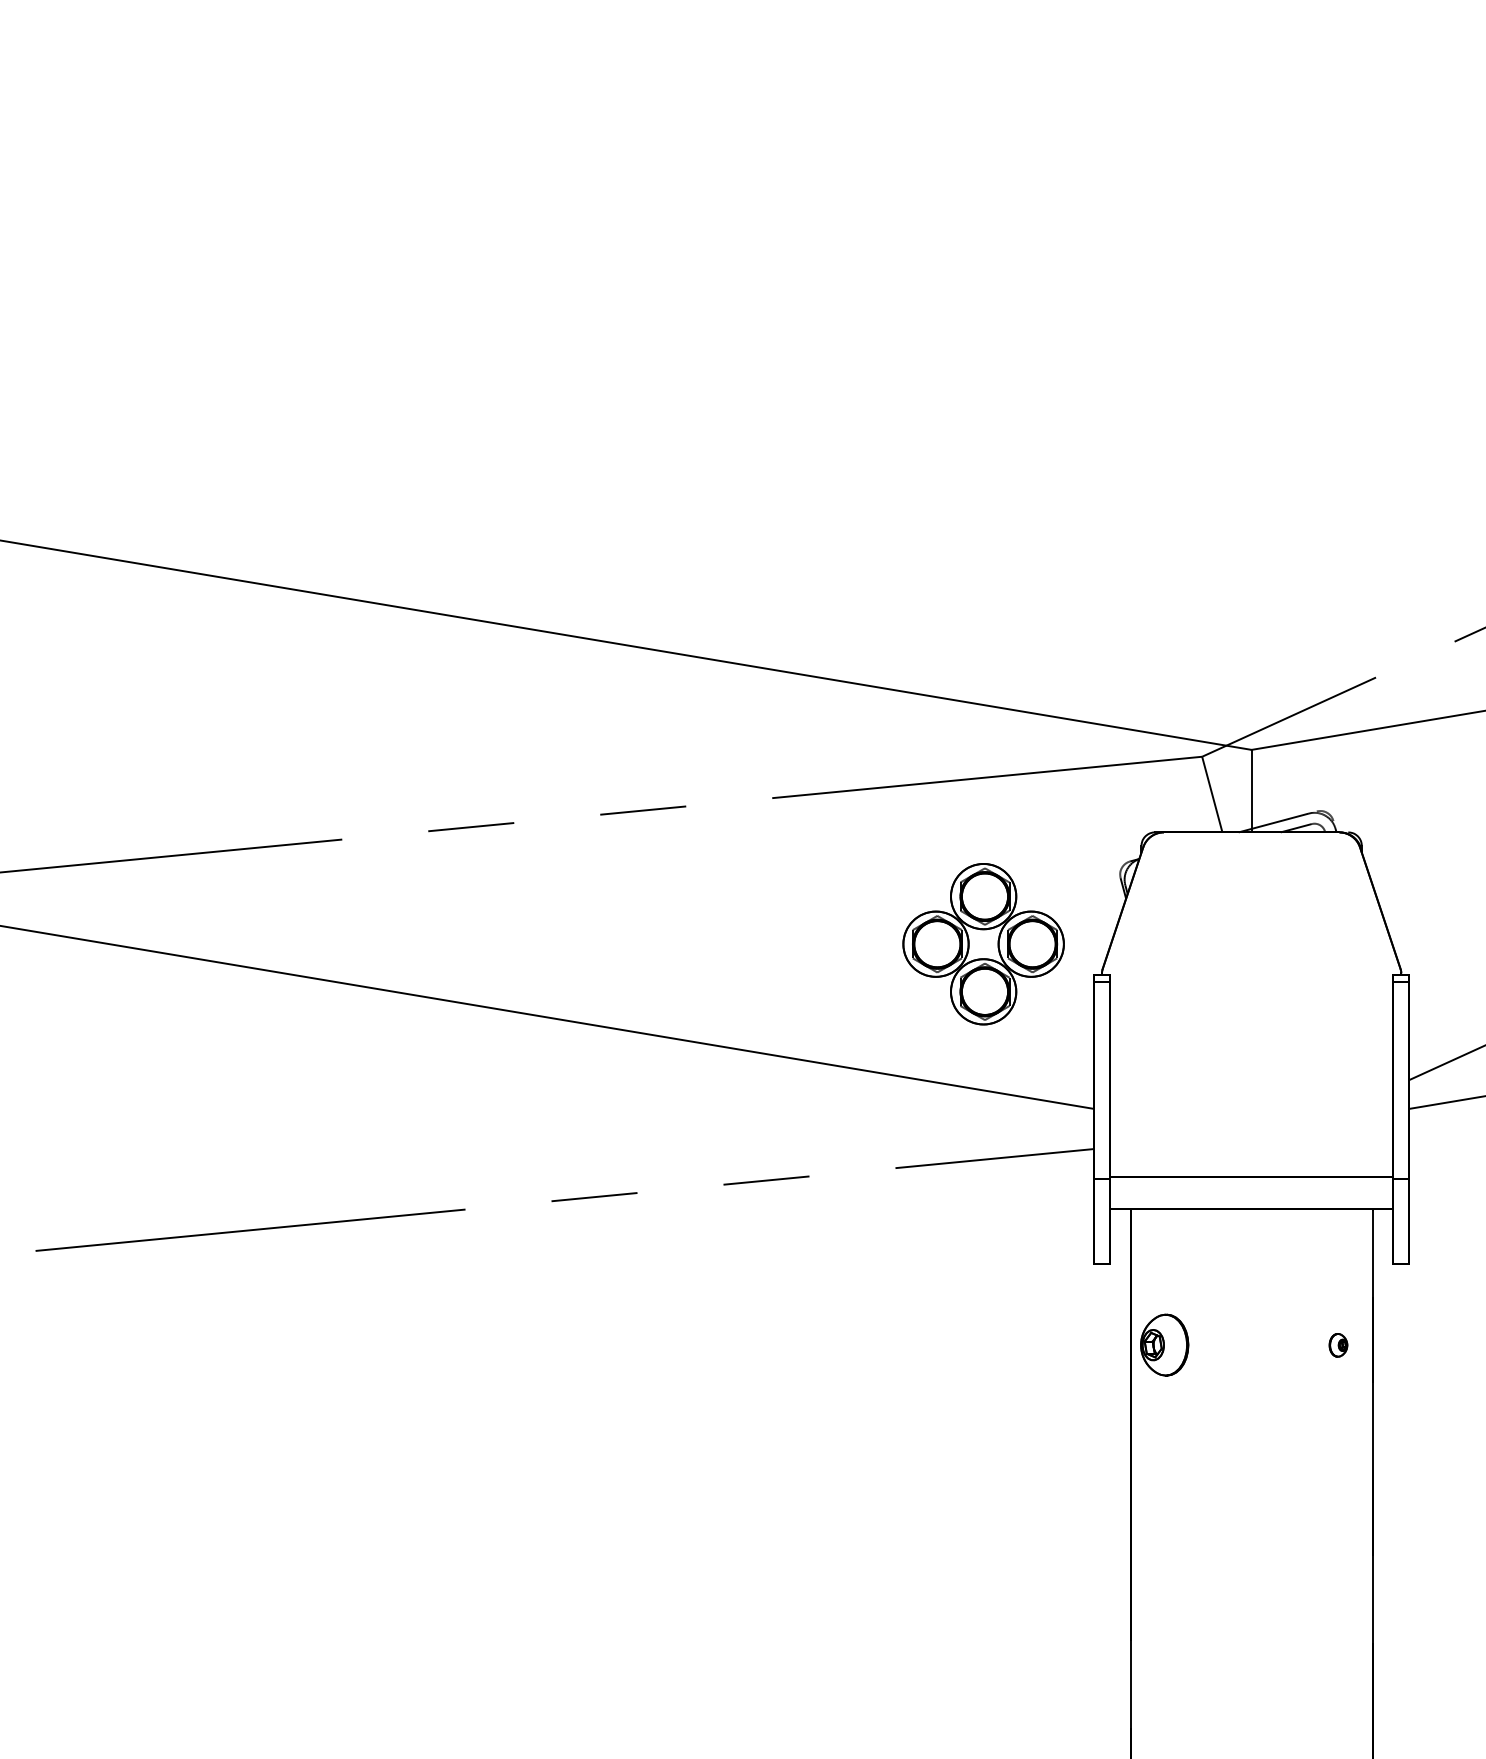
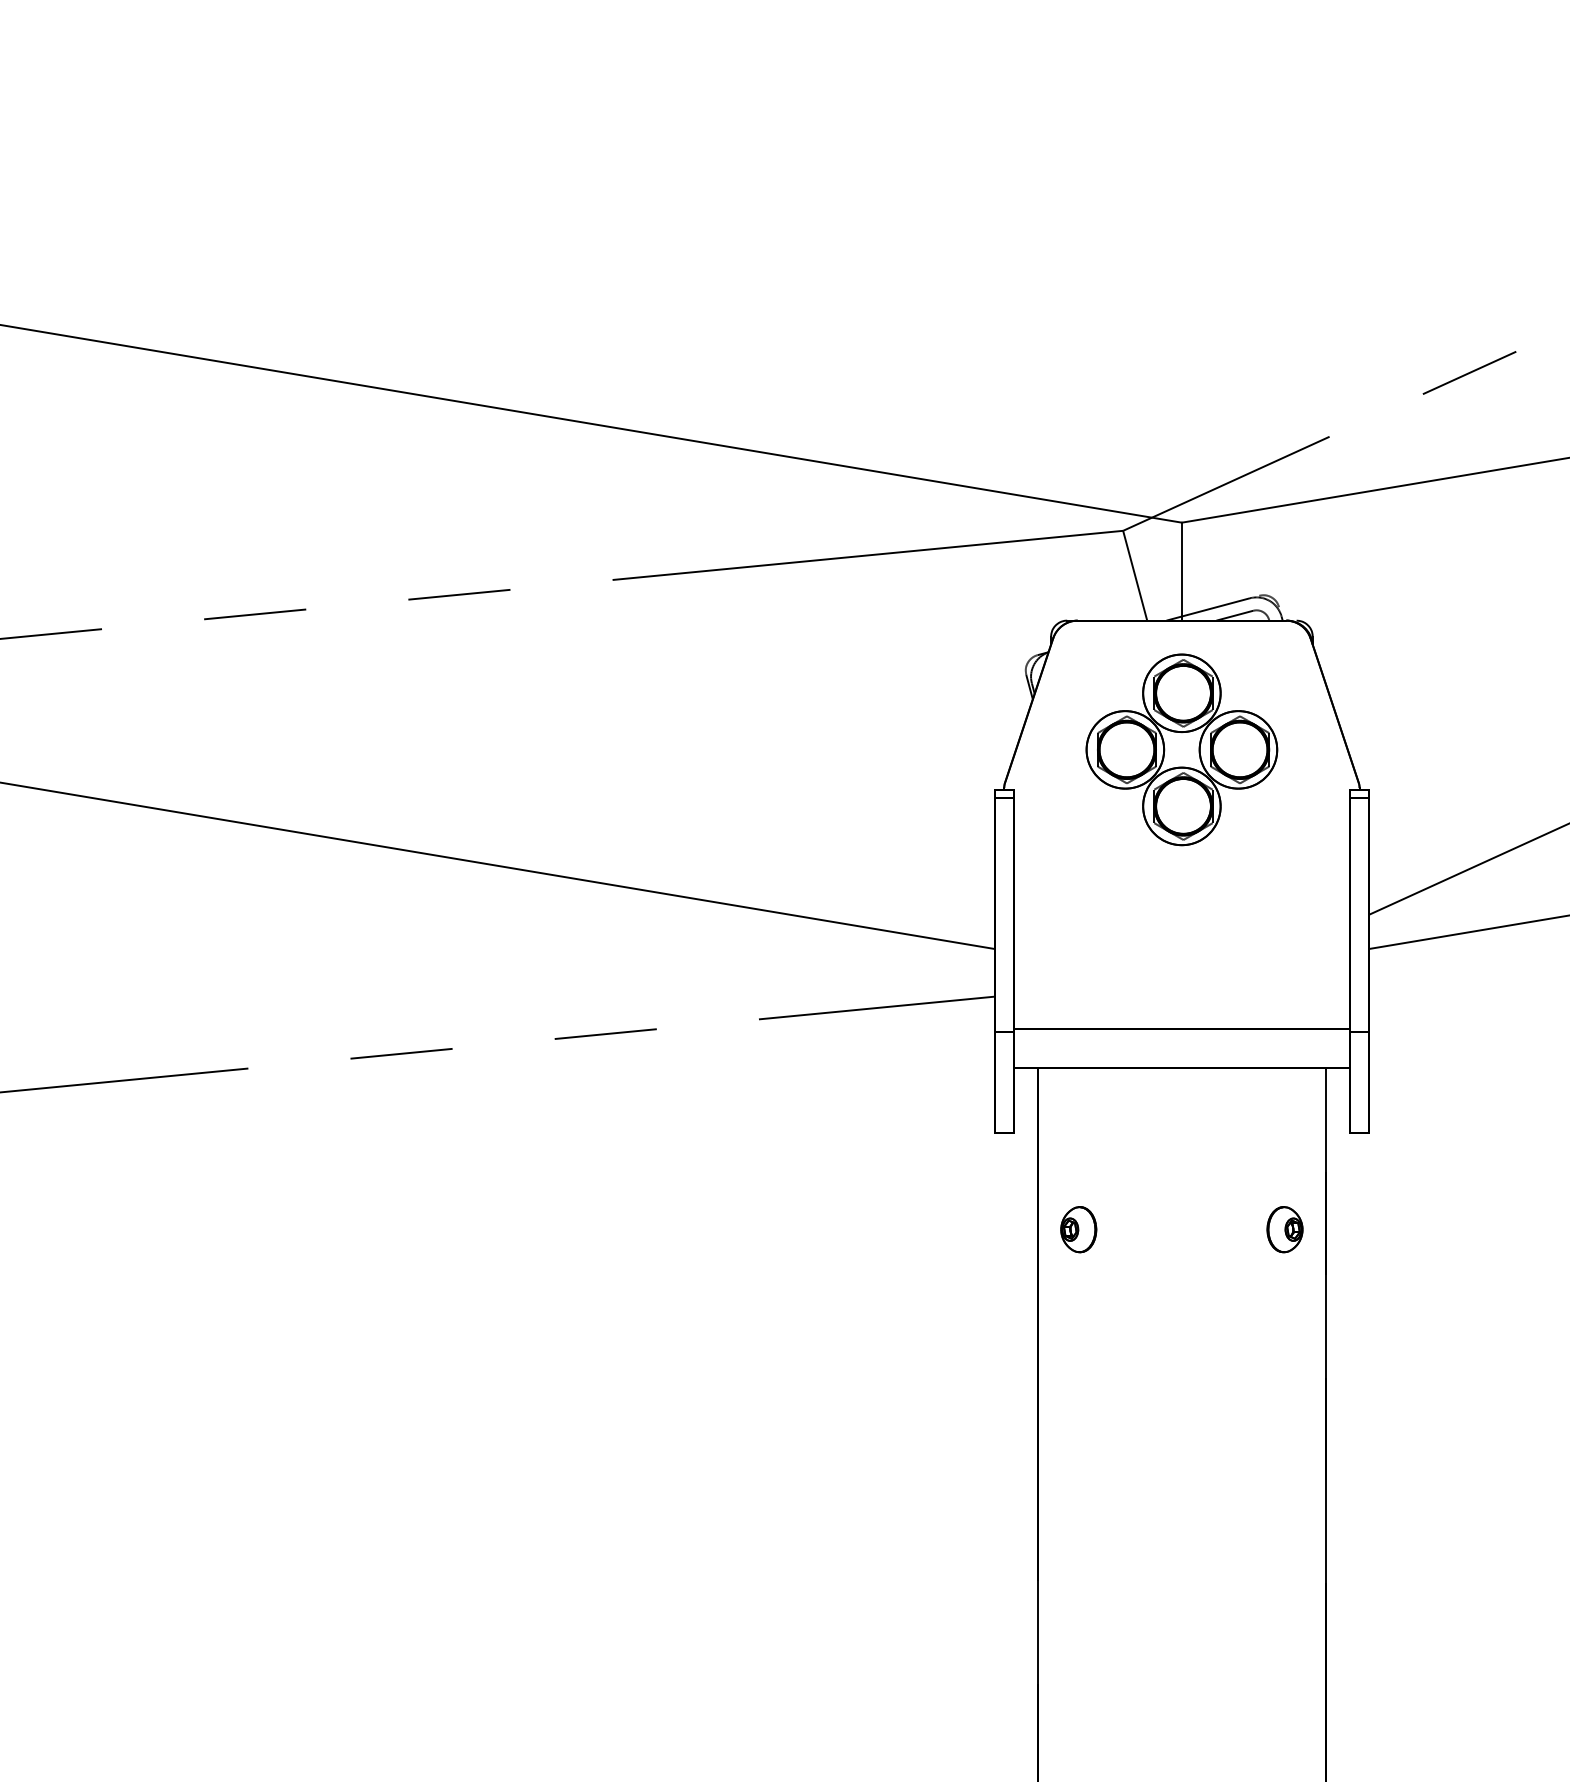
part: (983, 944) -> (1181, 750), moved
part: (1164, 1345) -> (1078, 1229), size x0.62
part: (1338, 1345) -> (1285, 1229), size x1.67

